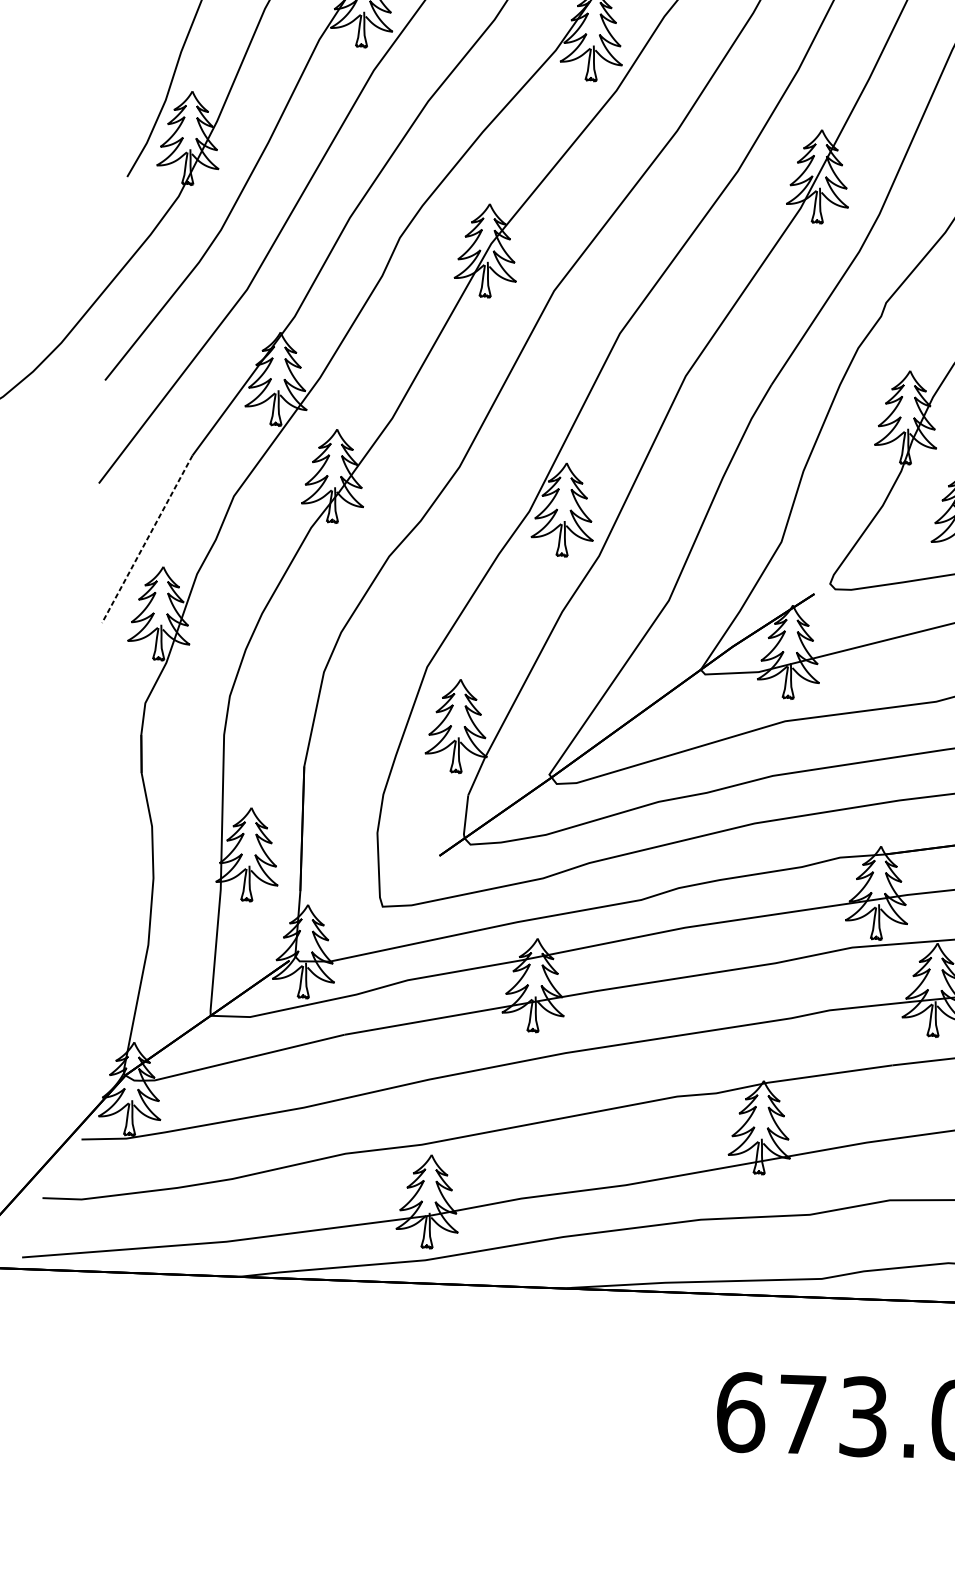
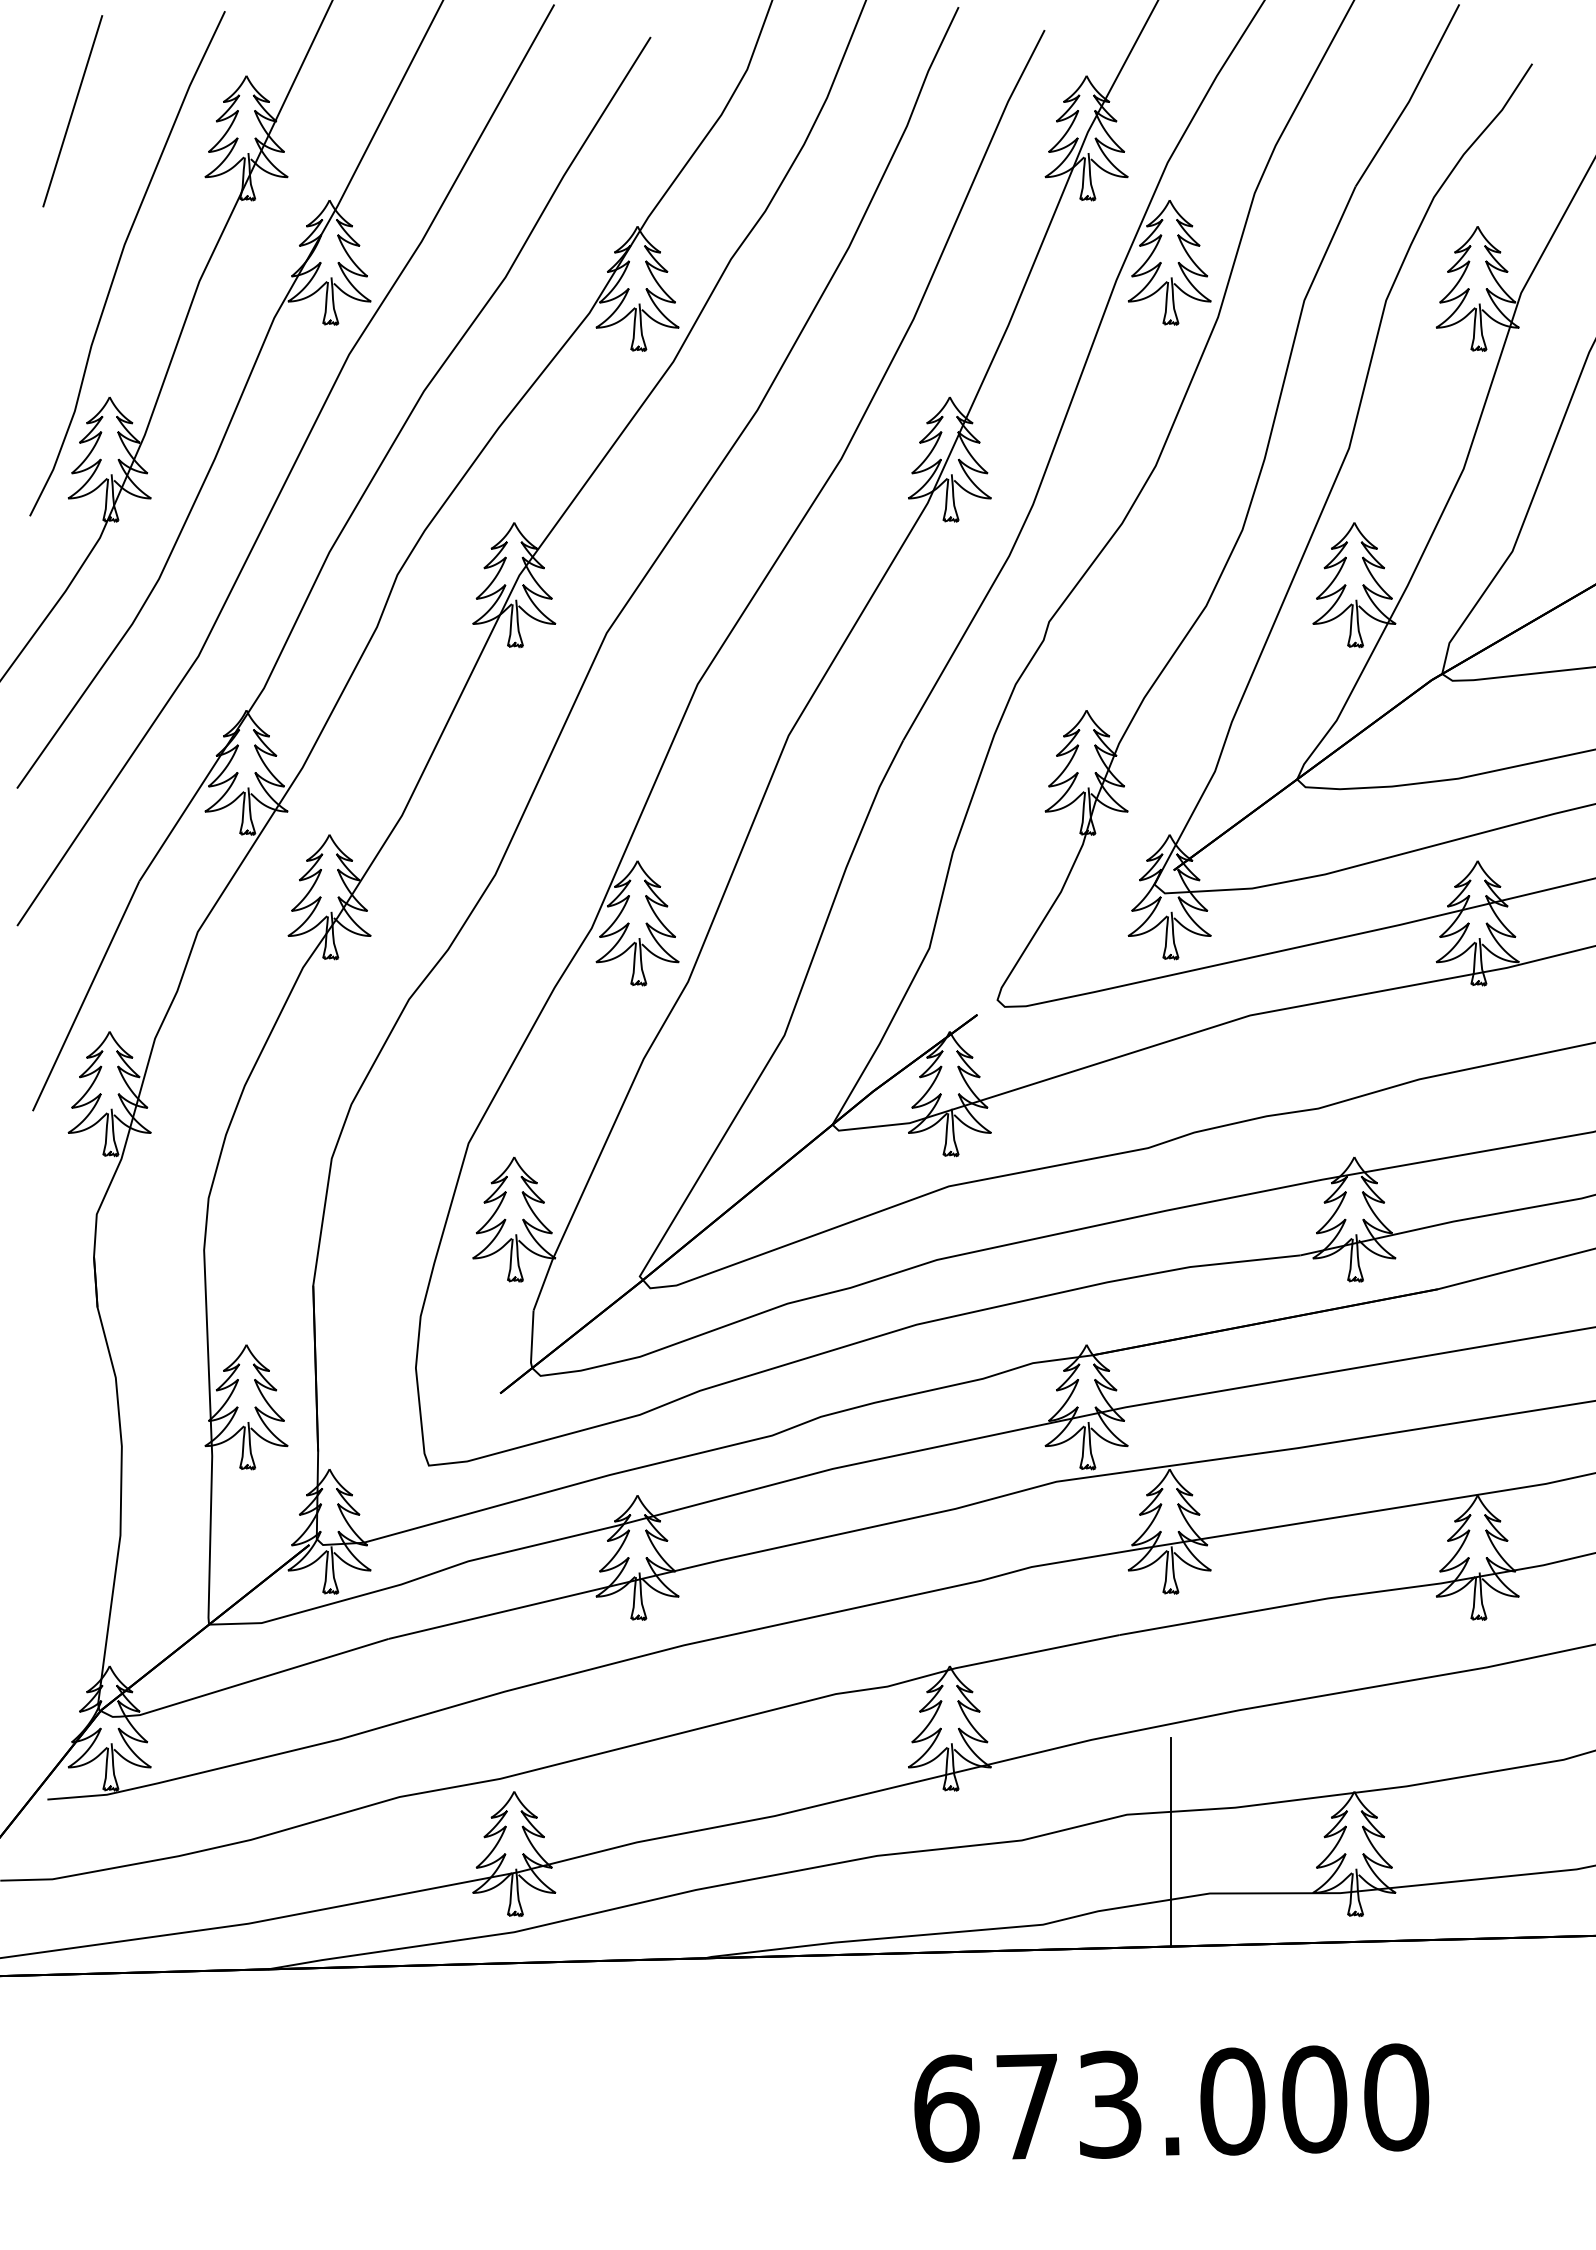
line: (147, 539) -> (86, 996), dashed -> solid
line: (921, 1222) -> (1170, 1841), added

